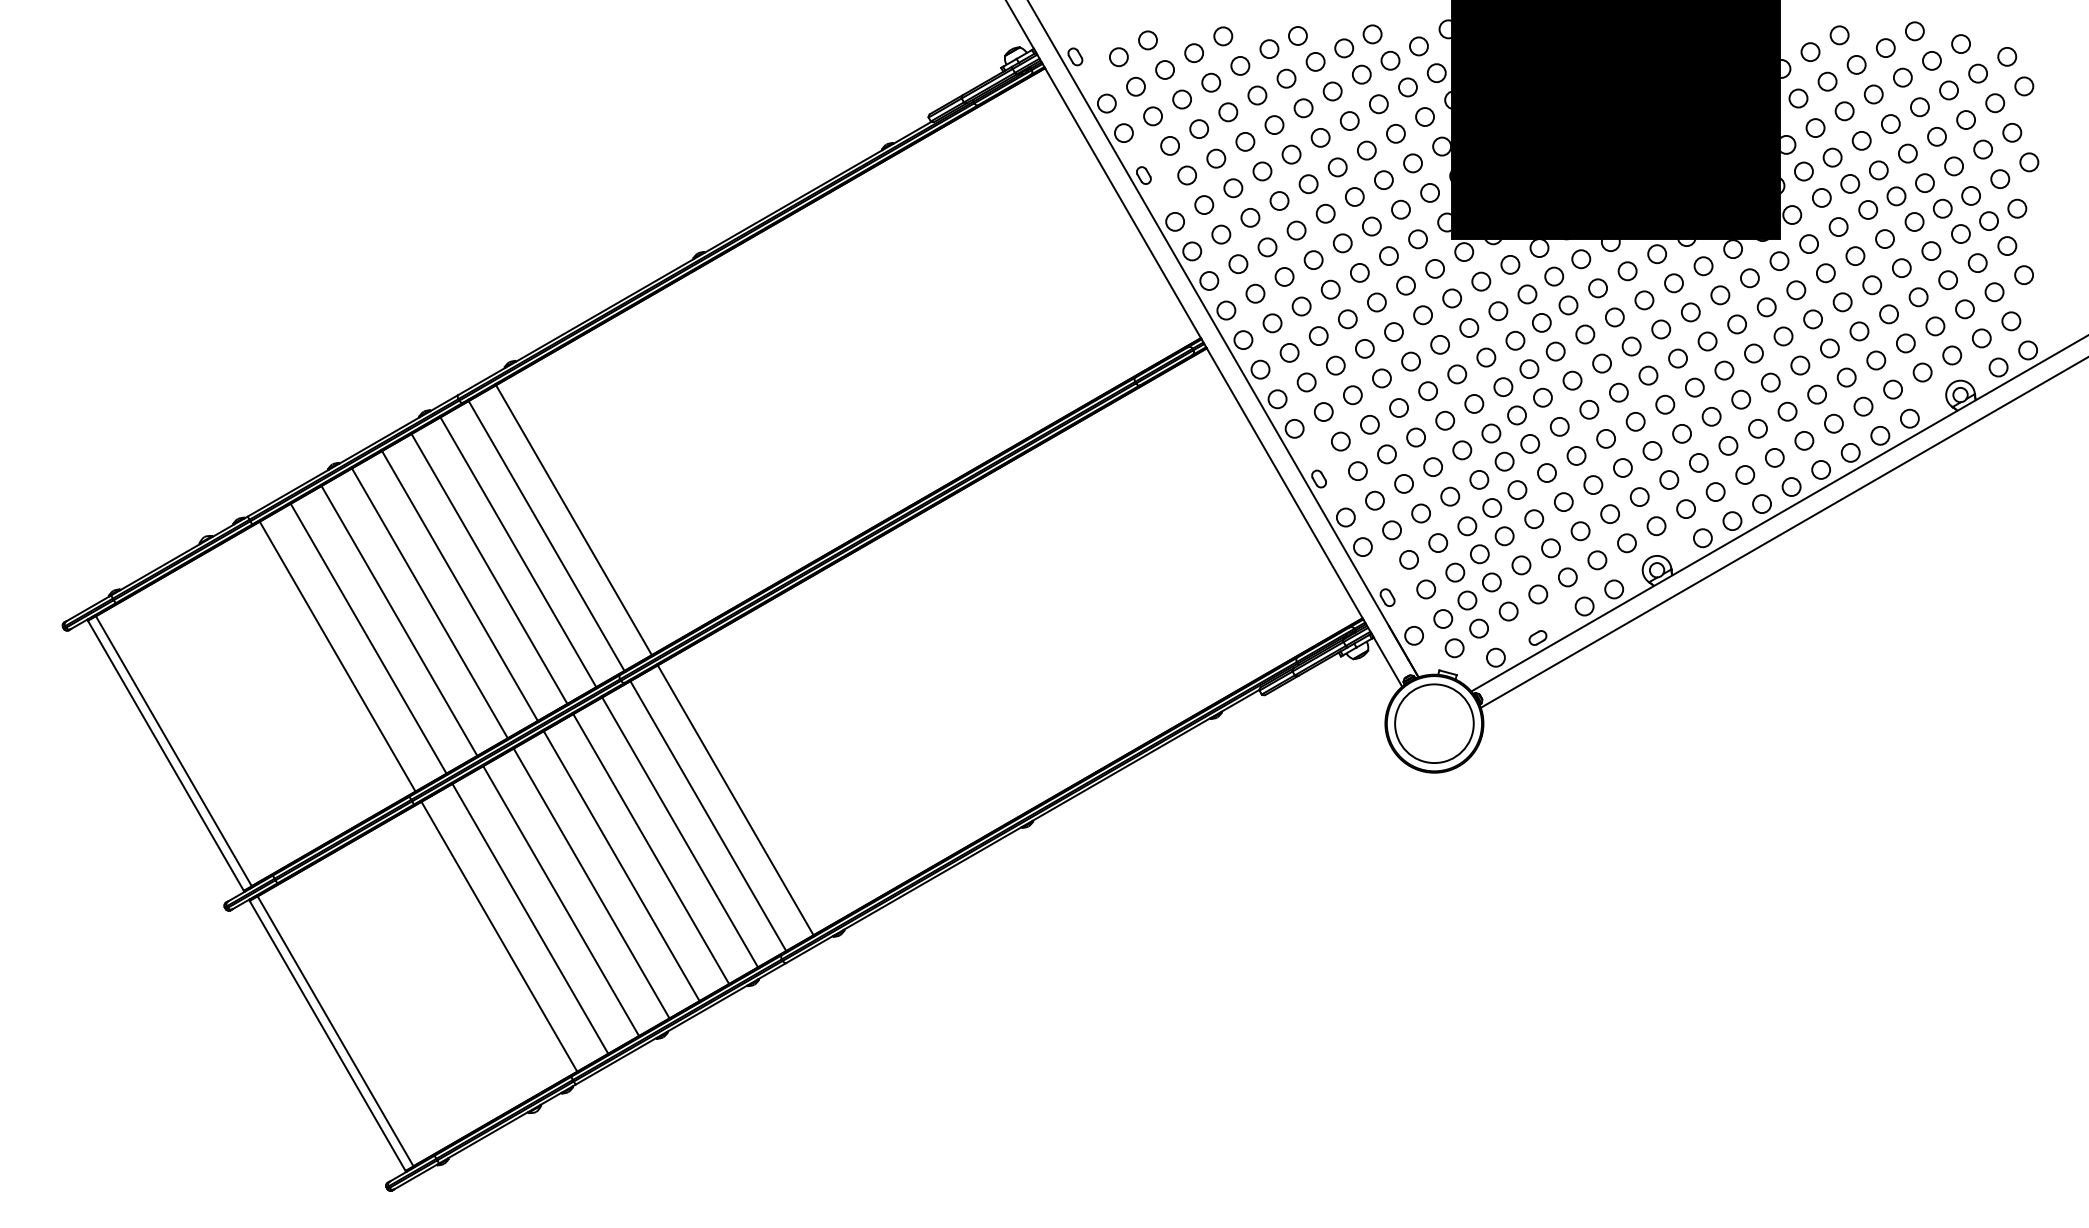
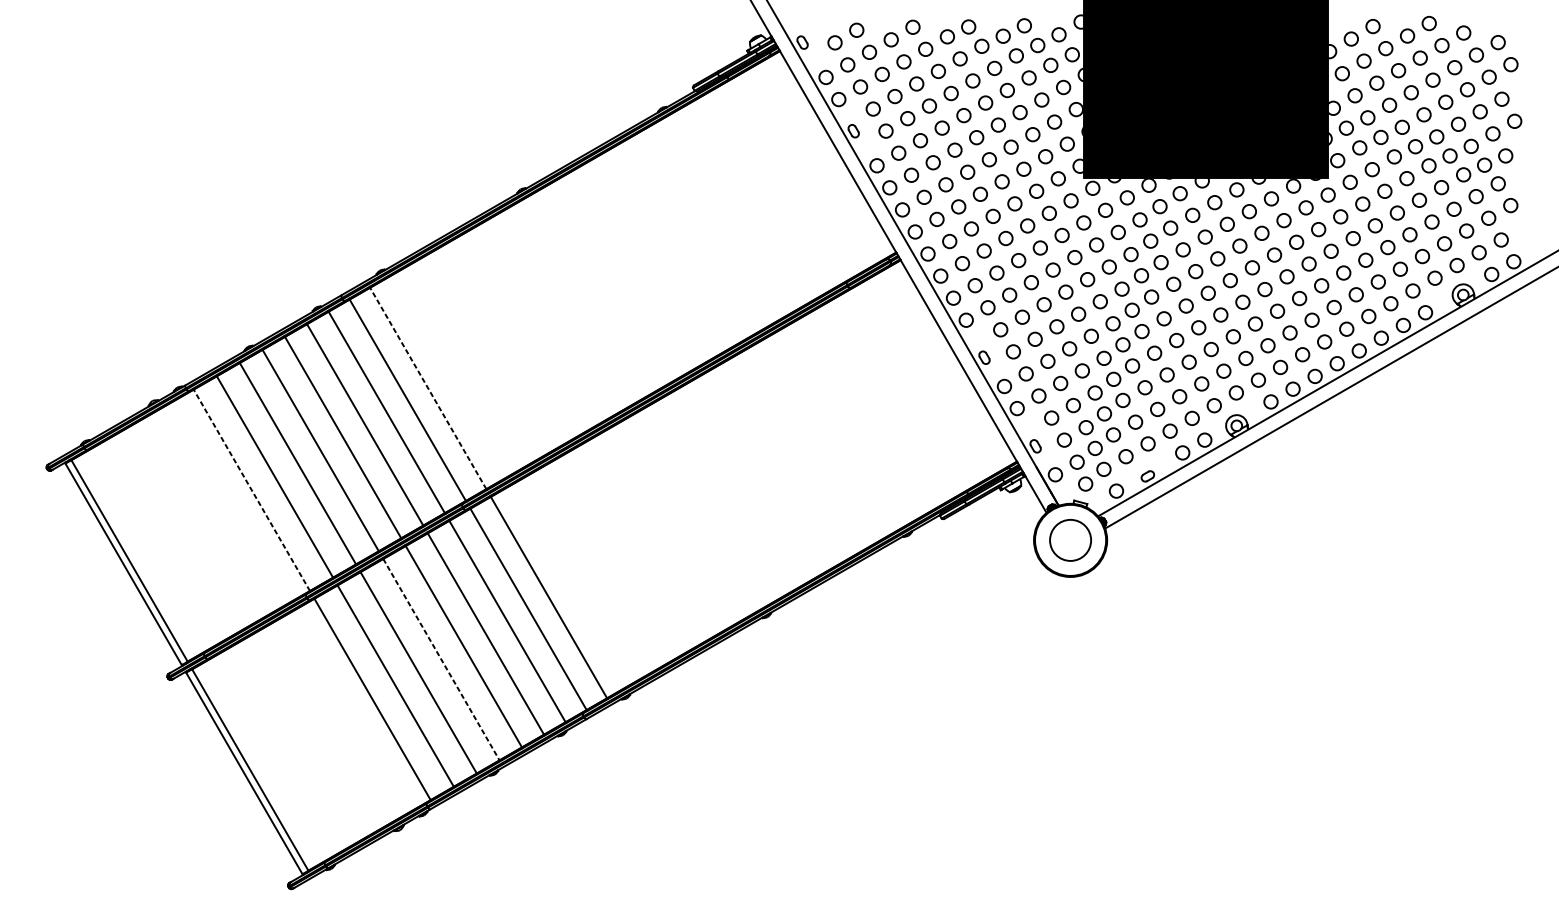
line: (573, 520) -> (427, 388), solid -> dashed
line: (337, 656) -> (251, 490), solid -> dashed
circle: (1434, 723) -> (1070, 540), size x0.7
line: (591, 883) -> (441, 659), solid -> dashed

